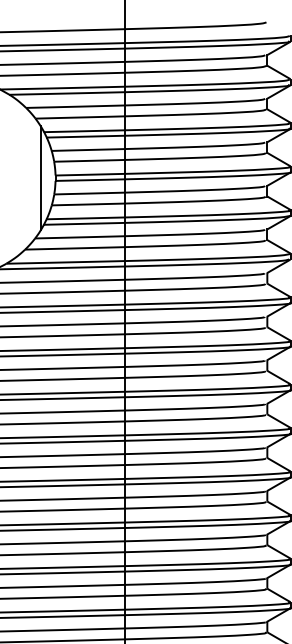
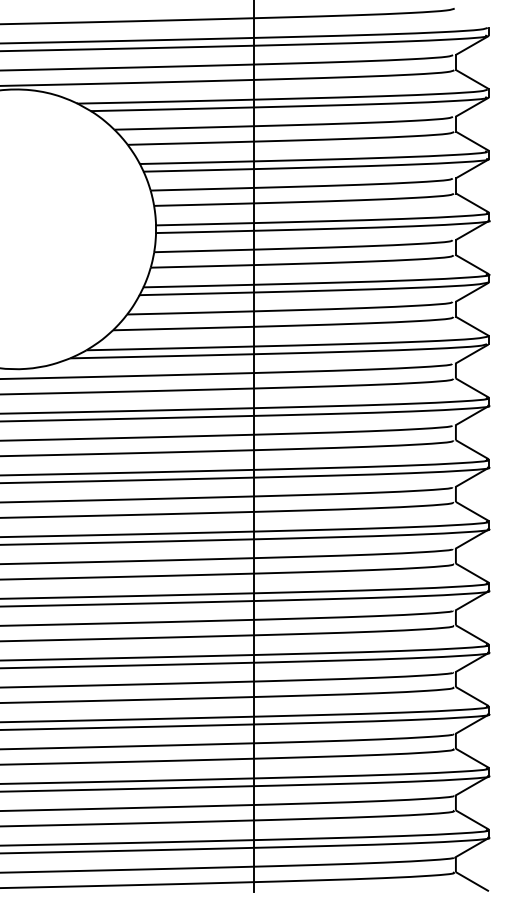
line: (41, 178) -> (135, 229), removed

